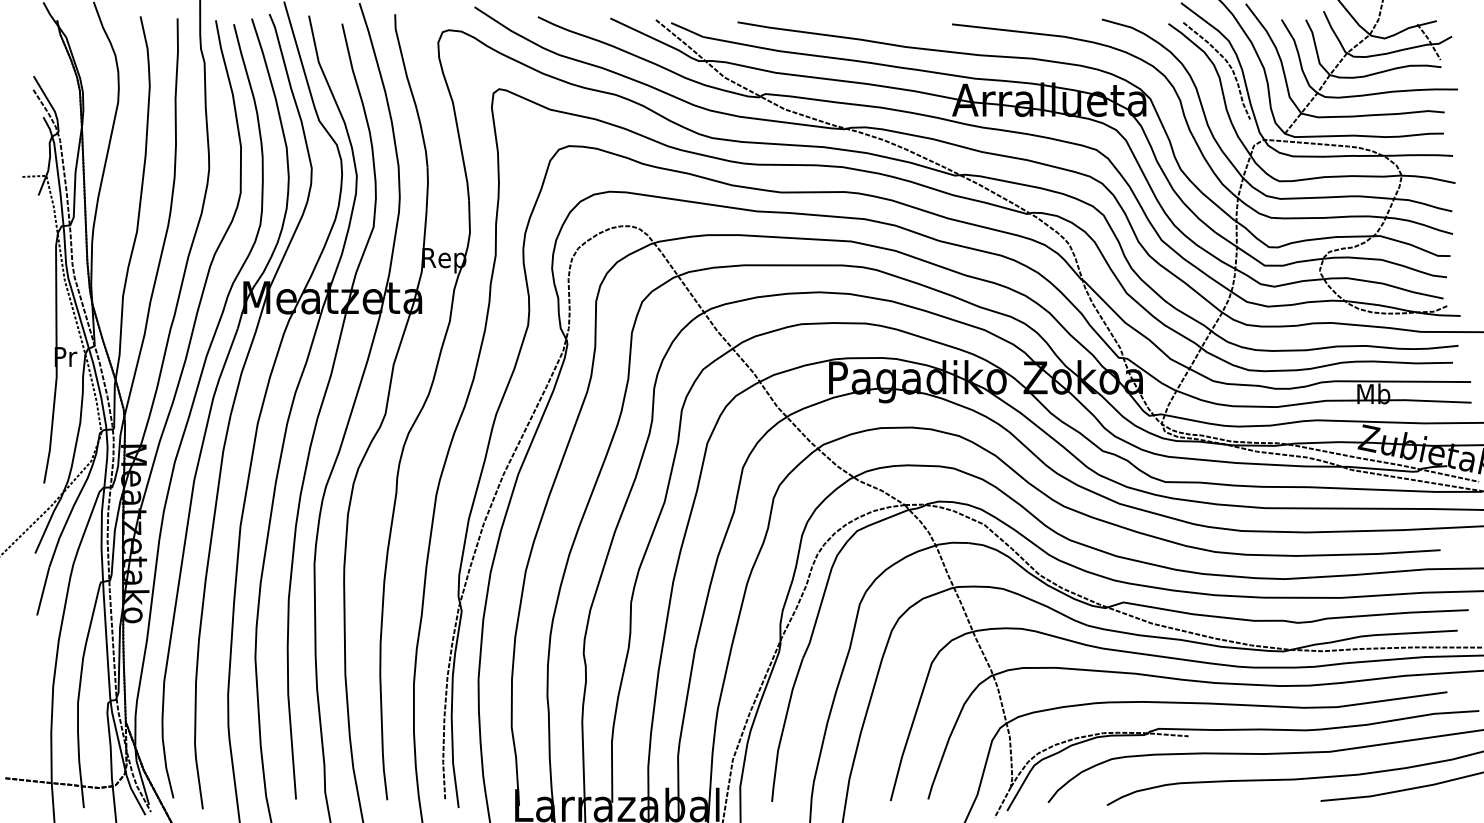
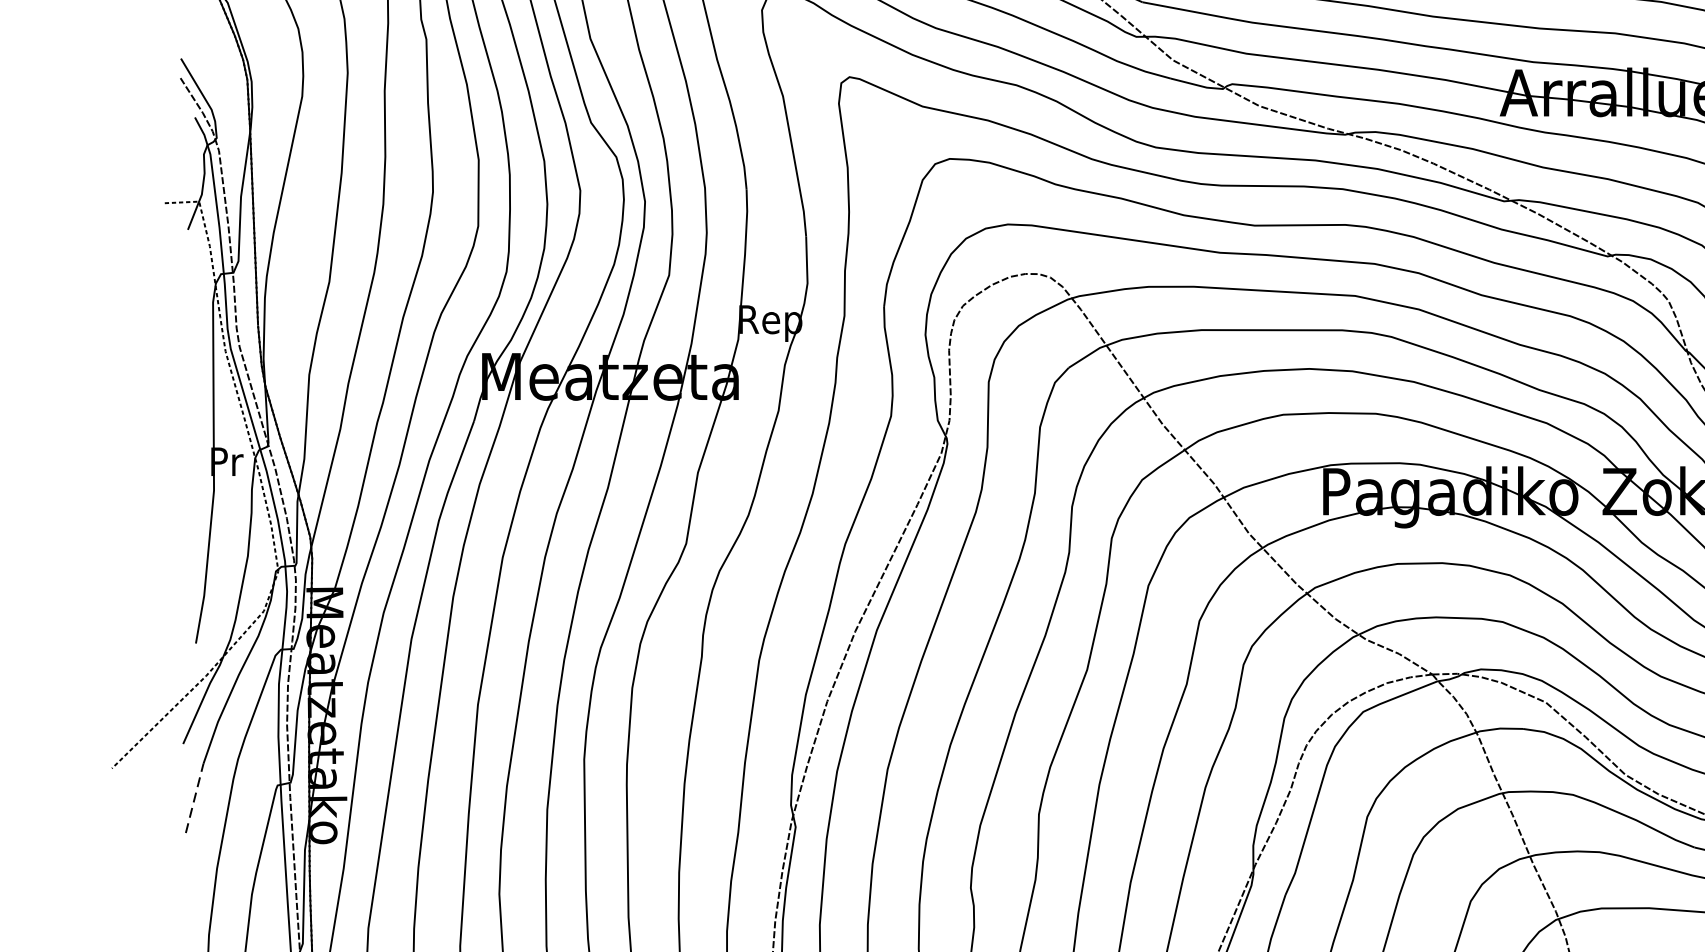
line: (43, 591) -> (195, 798), solid -> dashed

